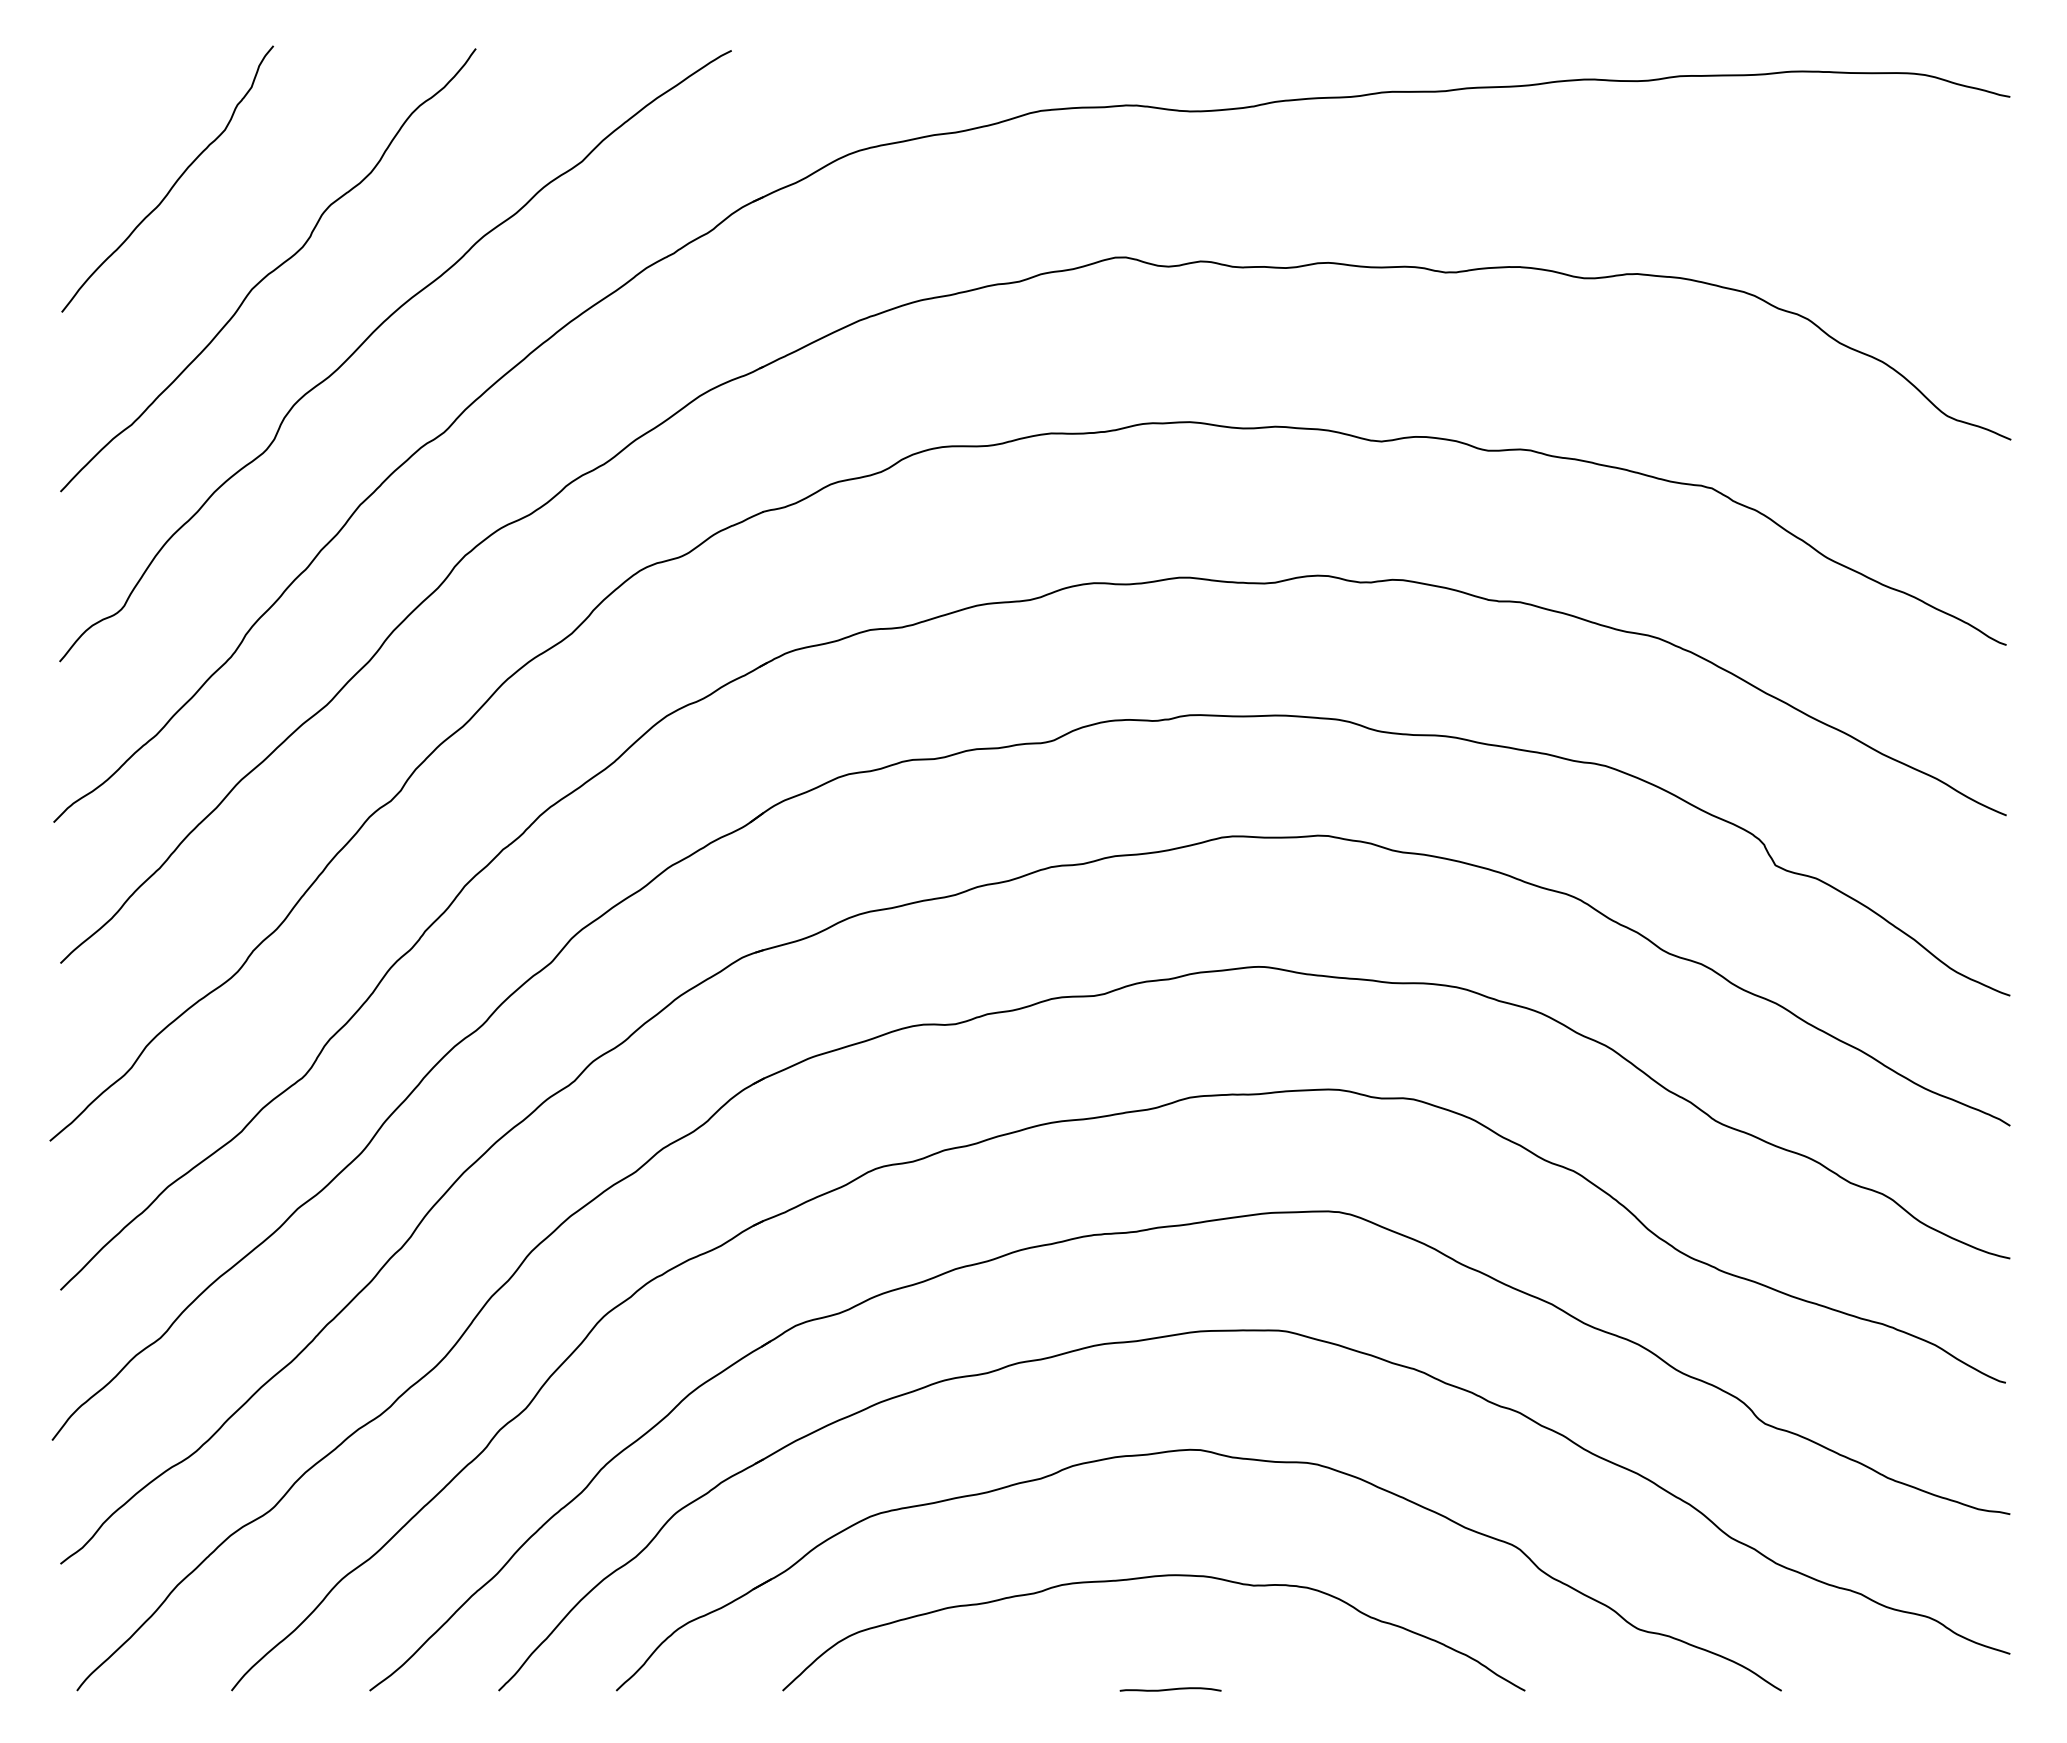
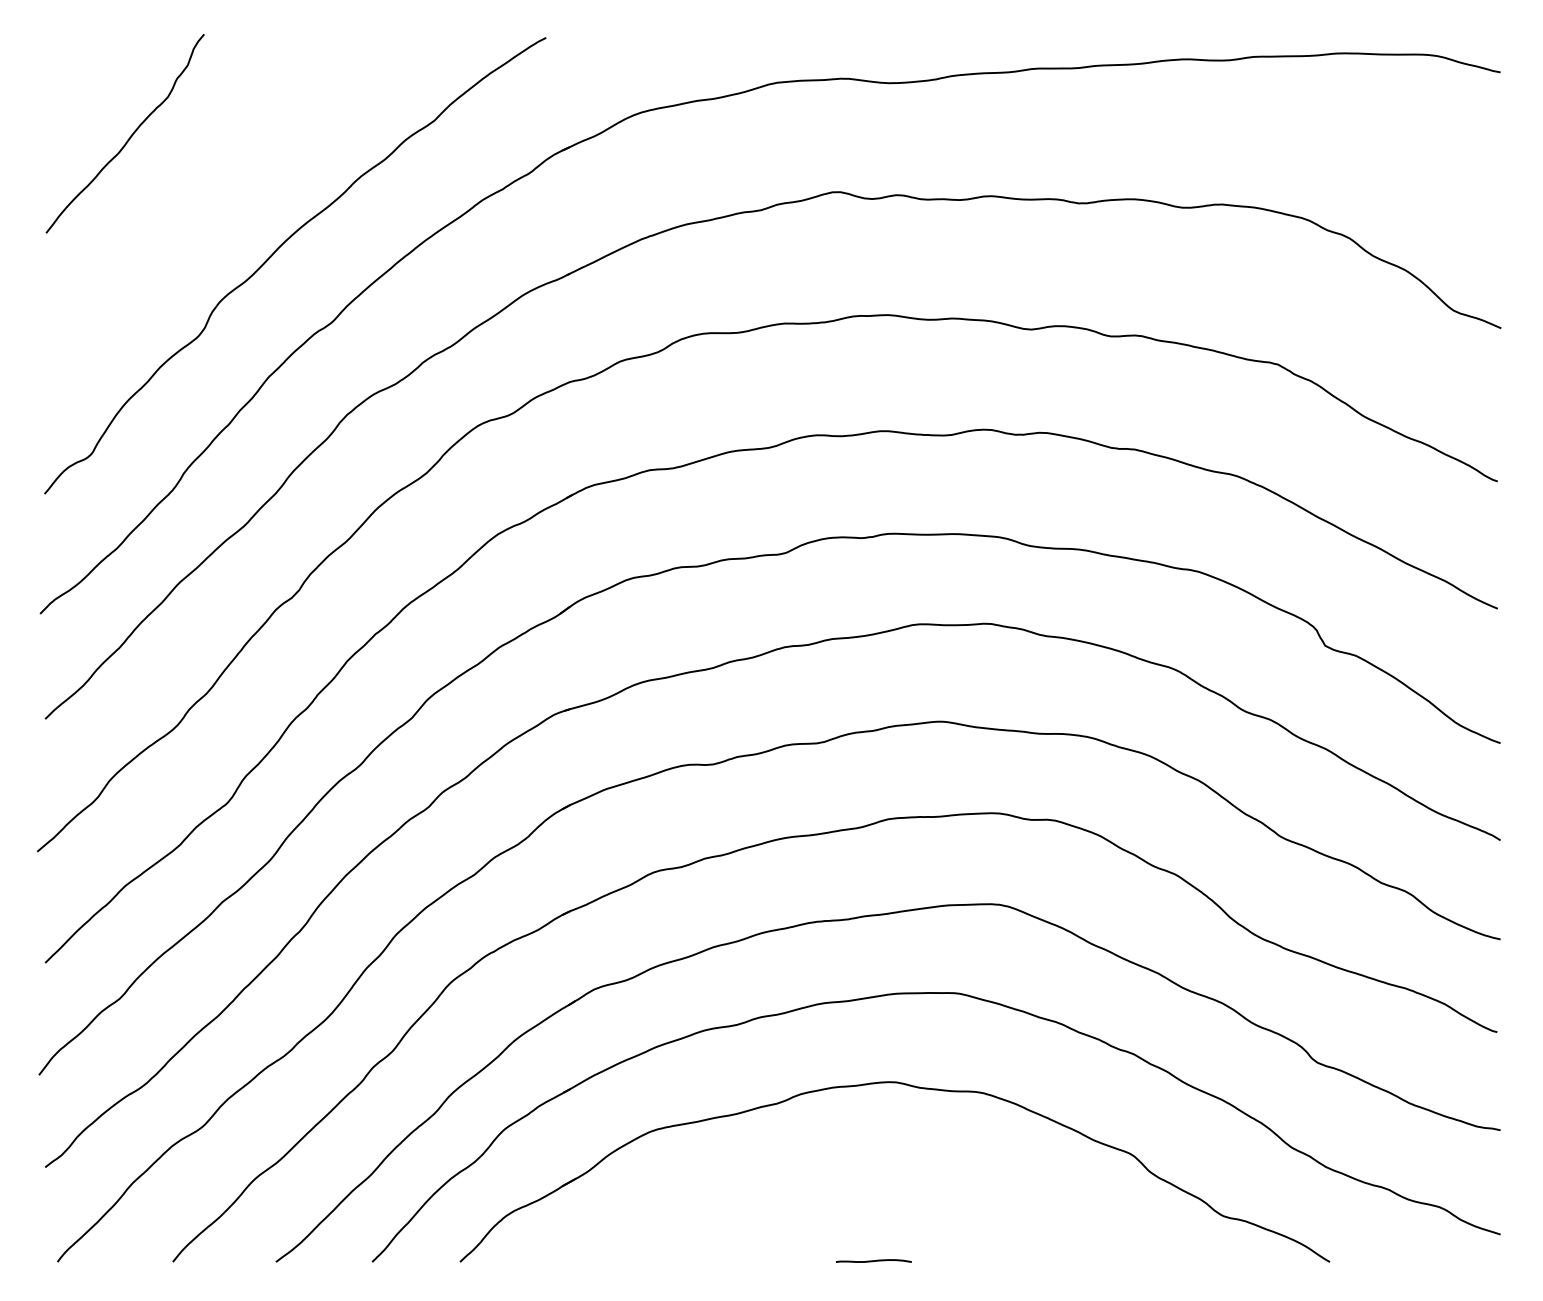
curve: (270, 271) -> (201, 202), removed
curve: (1147, 1578) -> (856, 1178), removed

